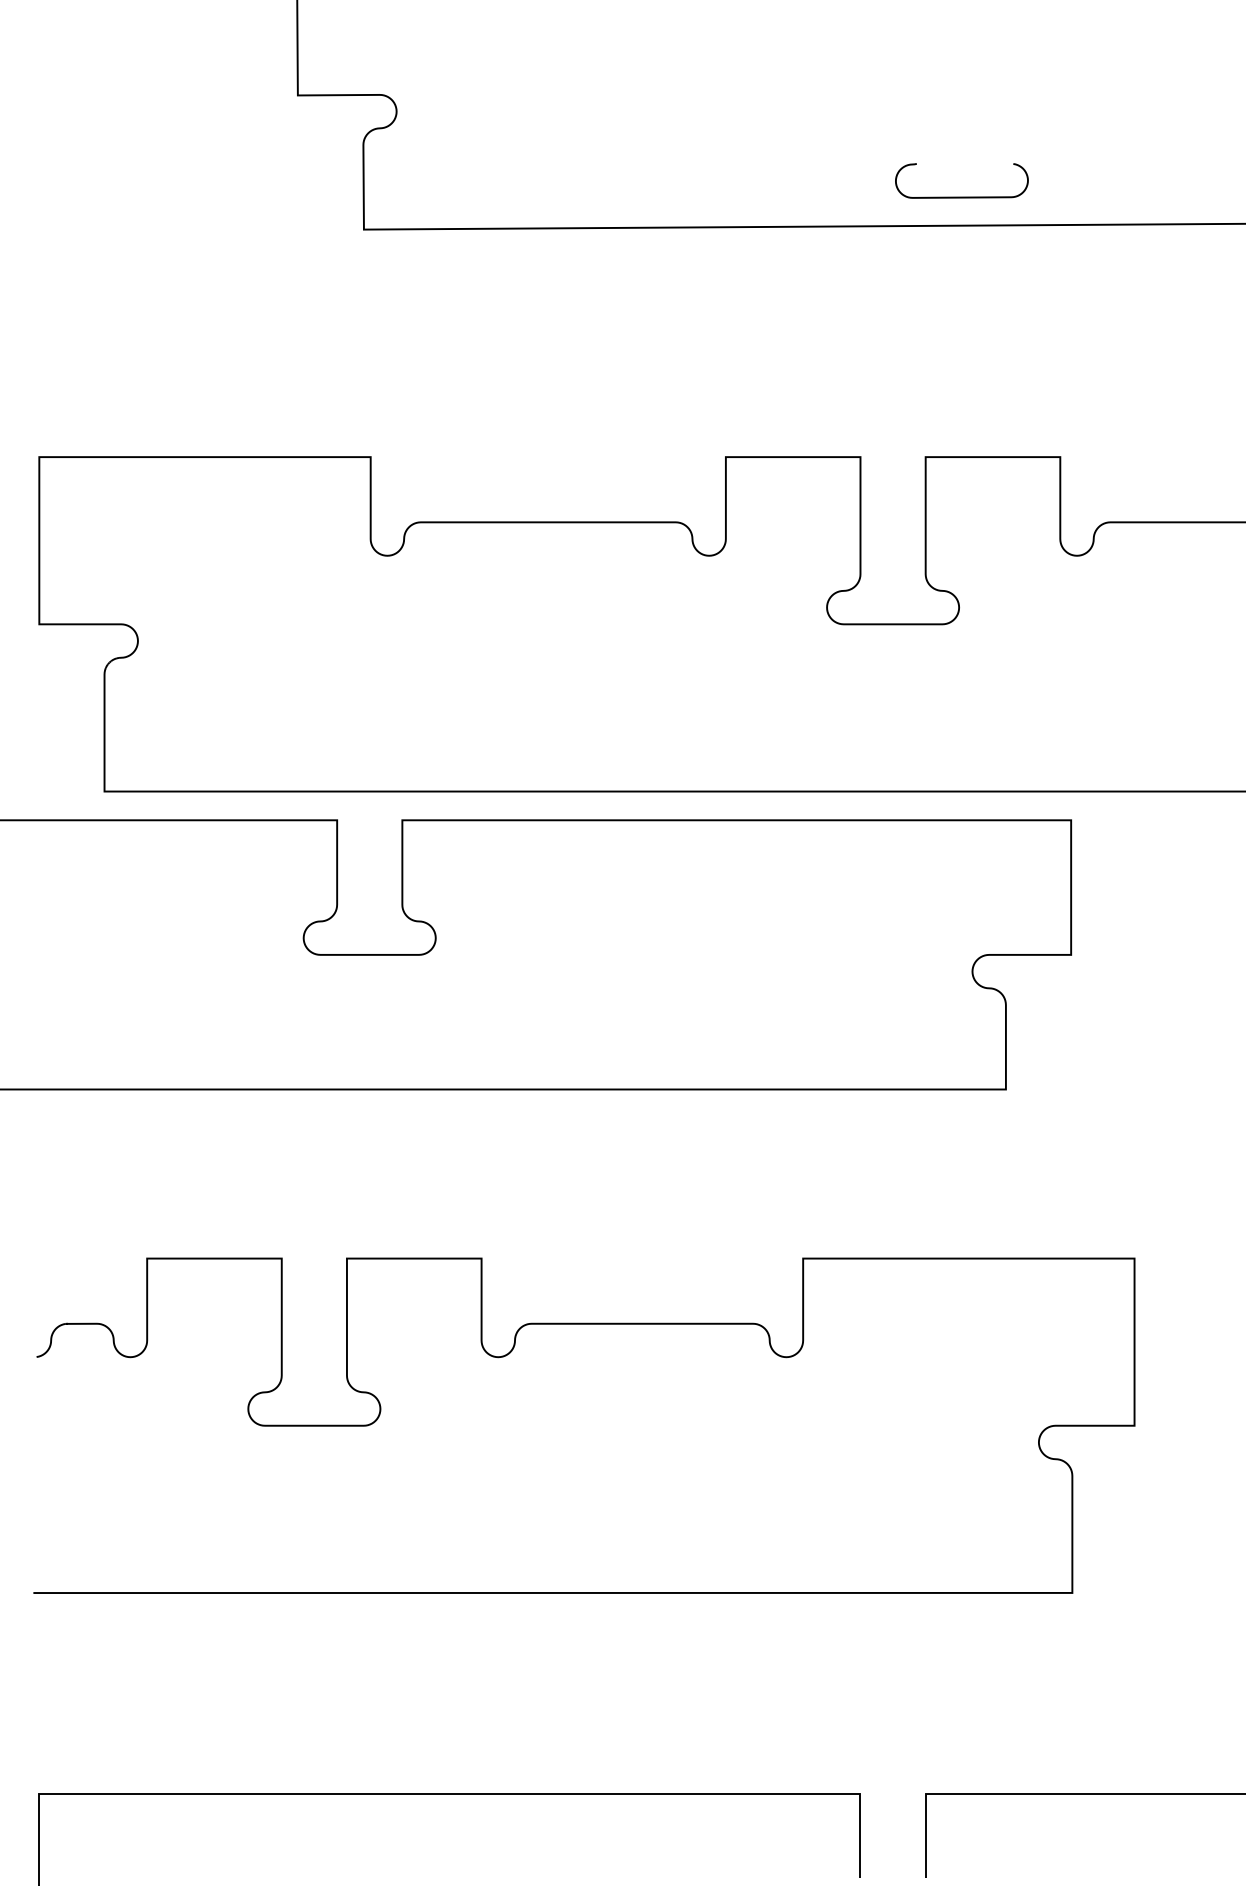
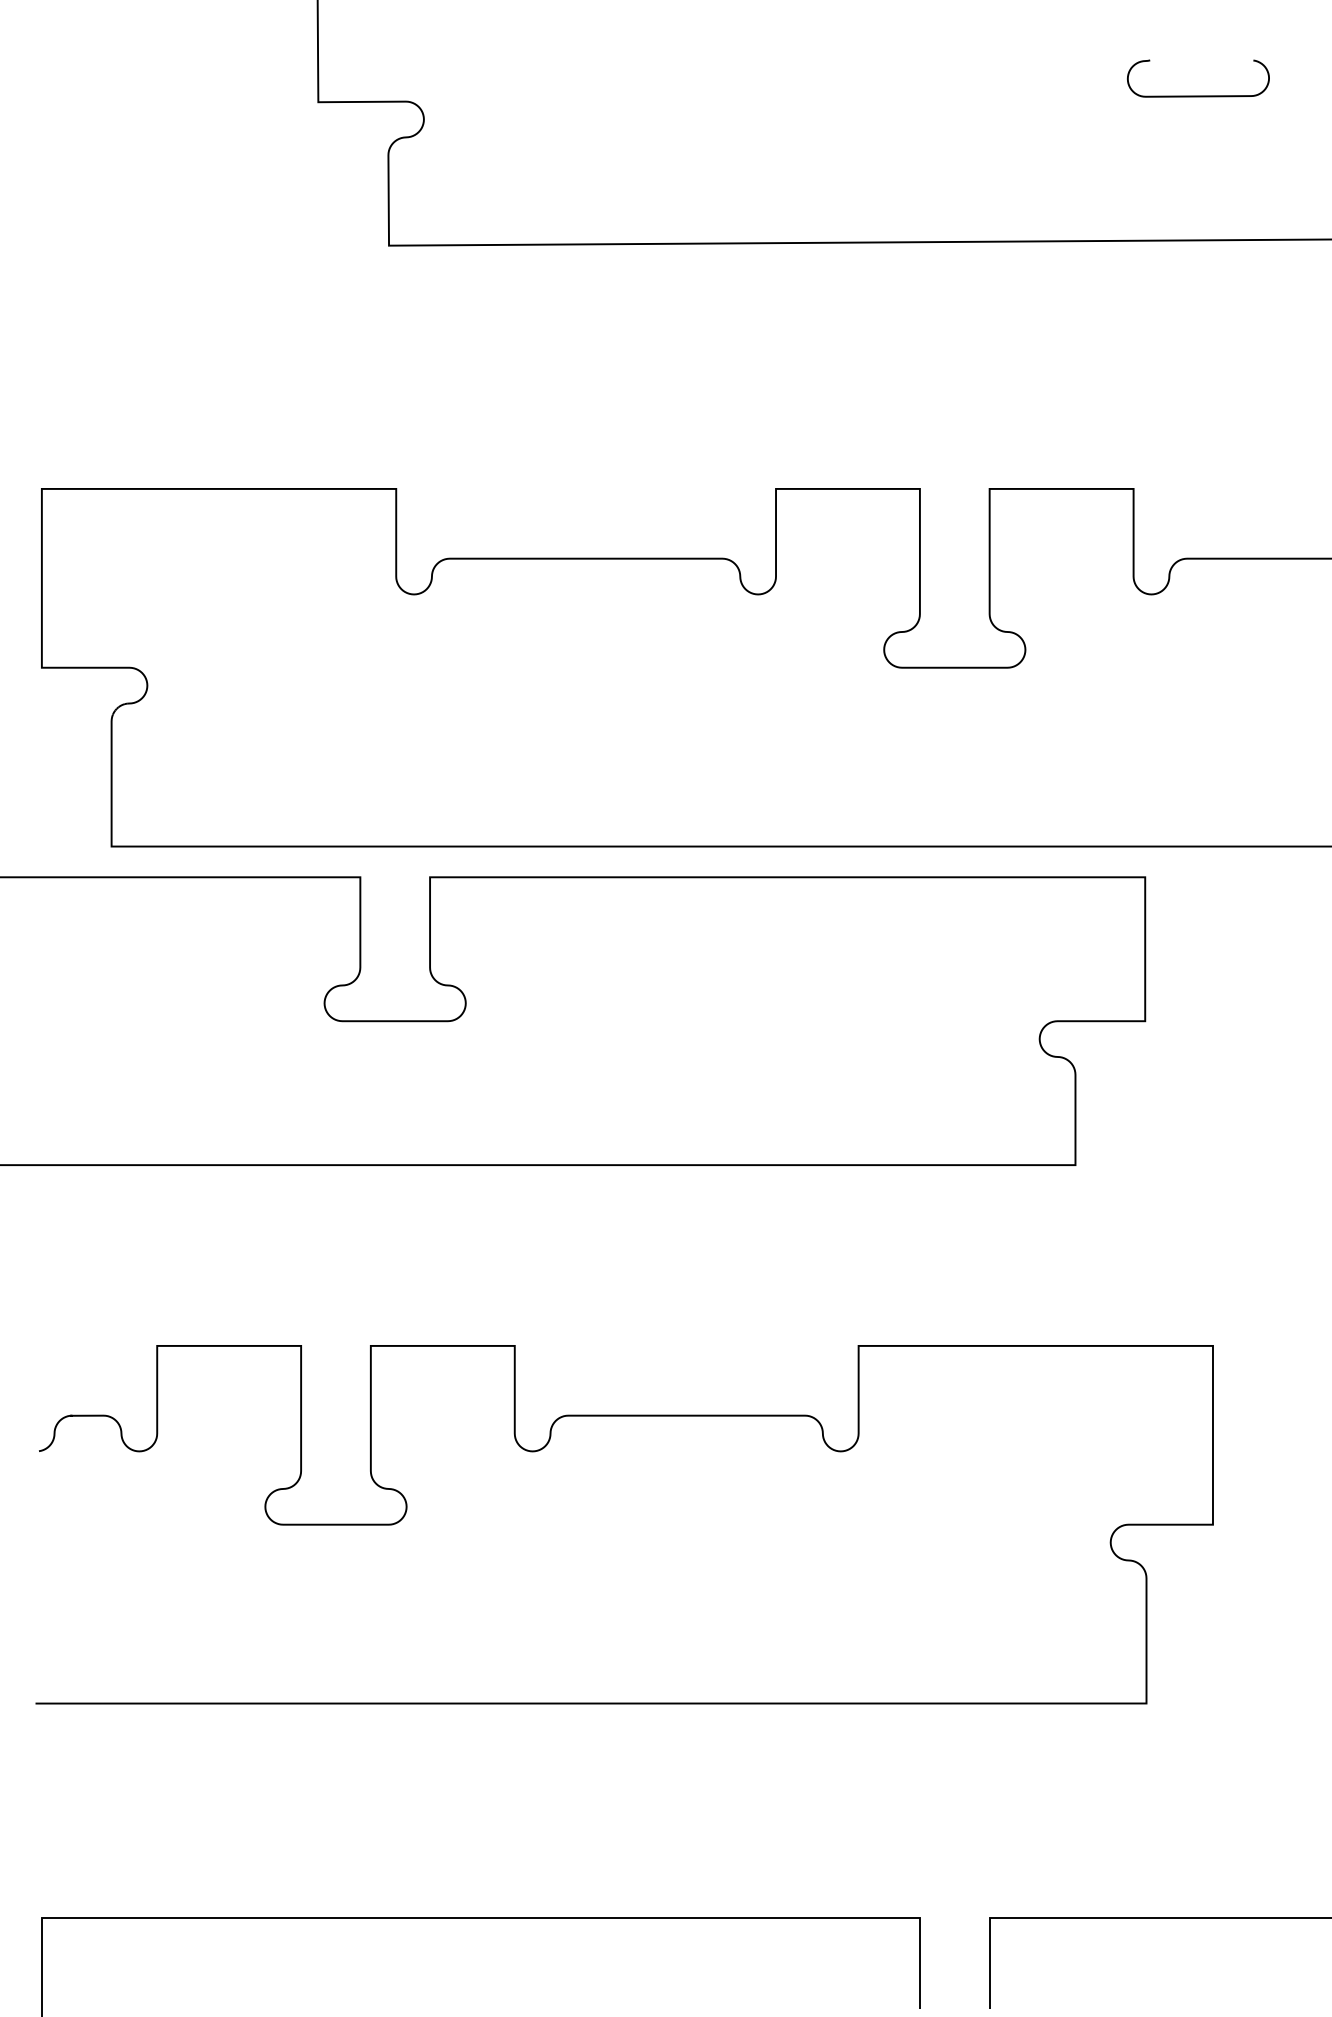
curve: (962, 196) -> (1198, 95), moved

